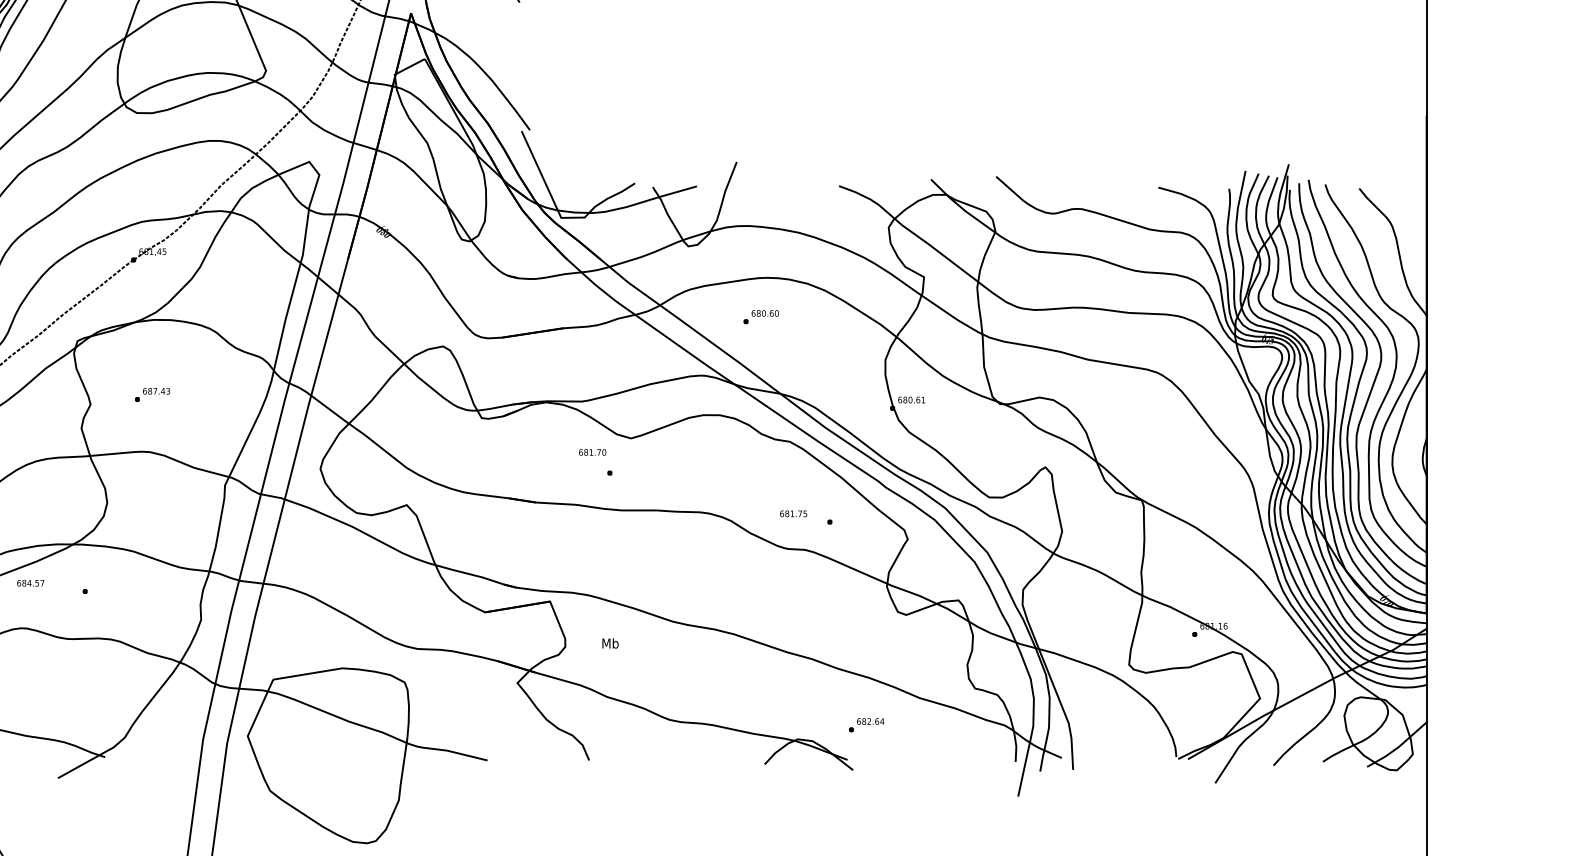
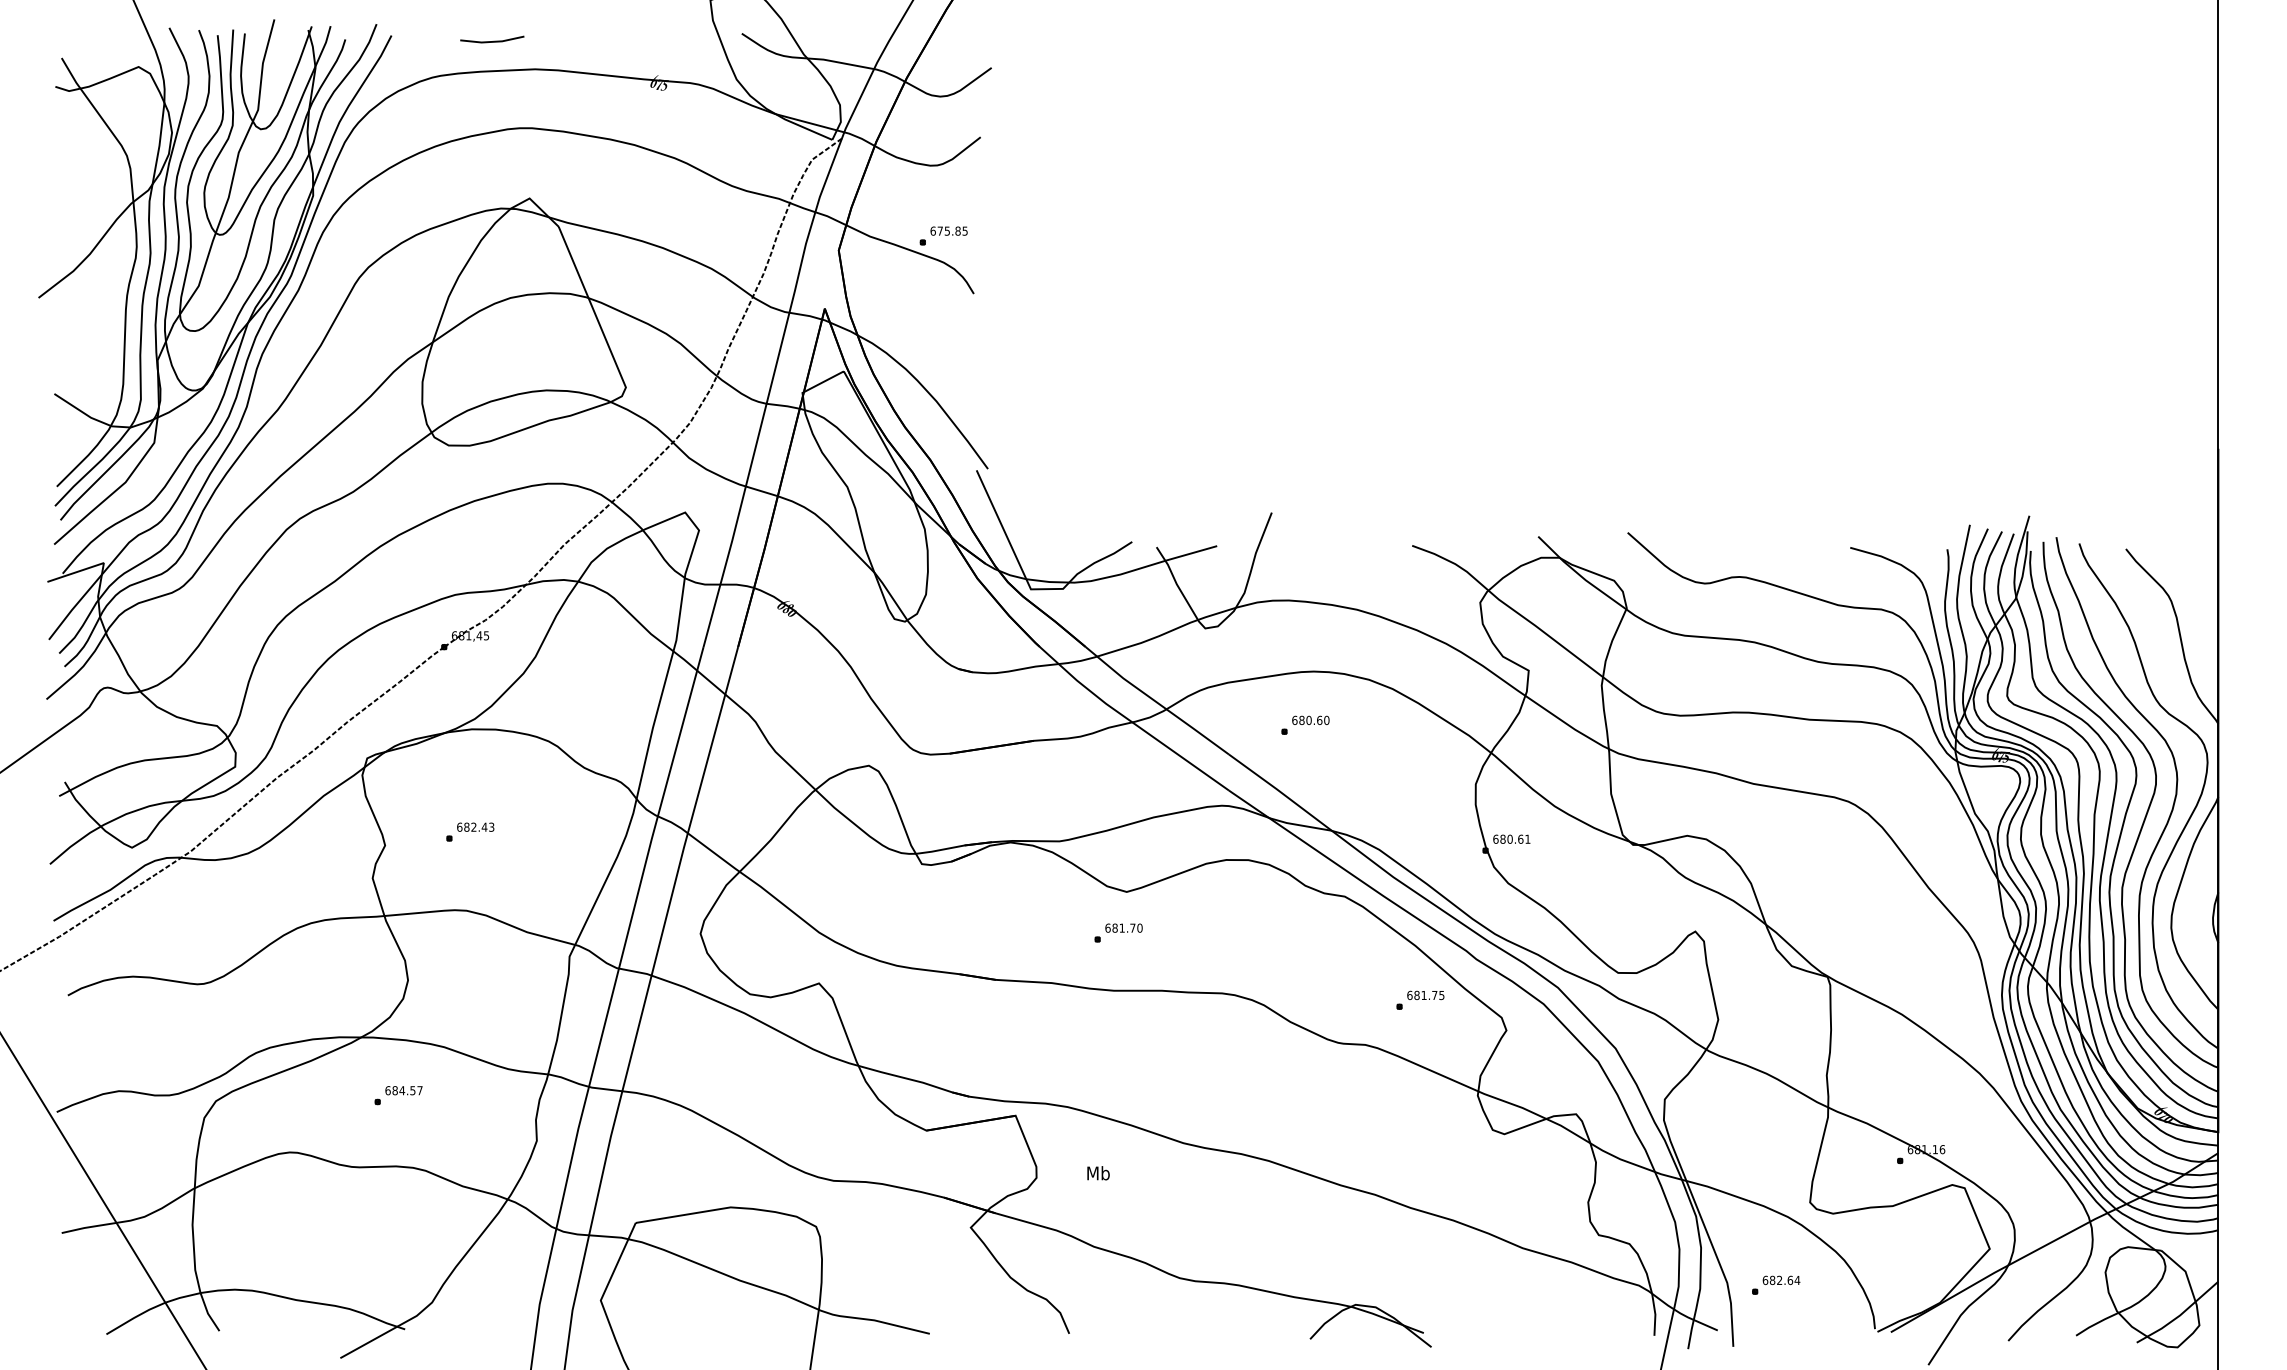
text: (154, 390) -> (473, 826), 687.43 -> 682.43
text: (592, 451) -> (1123, 927), moved
text: (793, 513) -> (1425, 995), moved
text: (30, 583) -> (403, 1090), moved
part: (867, 724) -> (1776, 1284), moved

